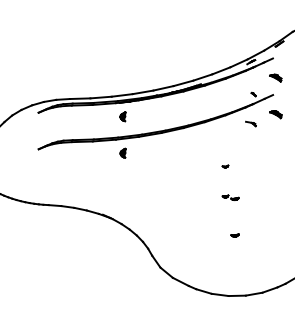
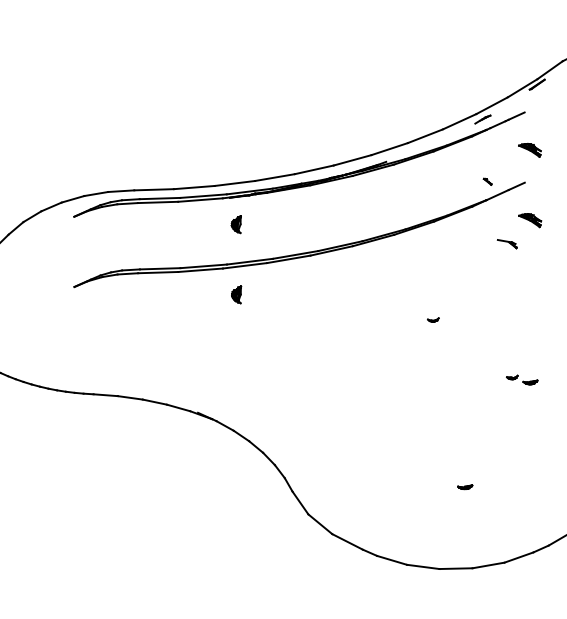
part: (250, 123) -> (506, 243), moved
part: (230, 197) -> (521, 379), moved
part: (234, 235) -> (464, 487), moved

